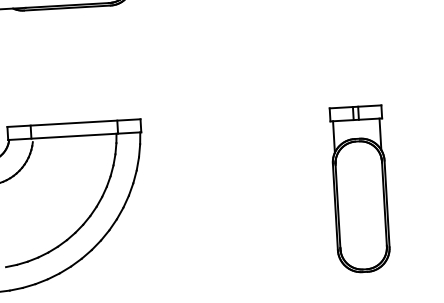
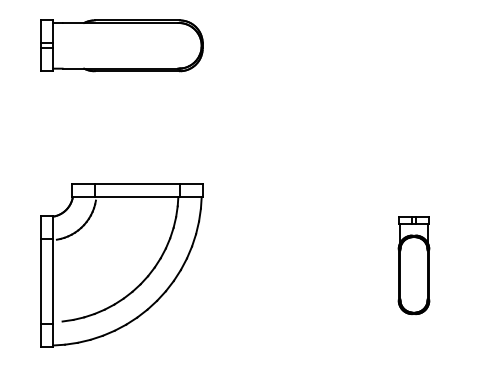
part: (359, 189) -> (413, 265), size x0.6

